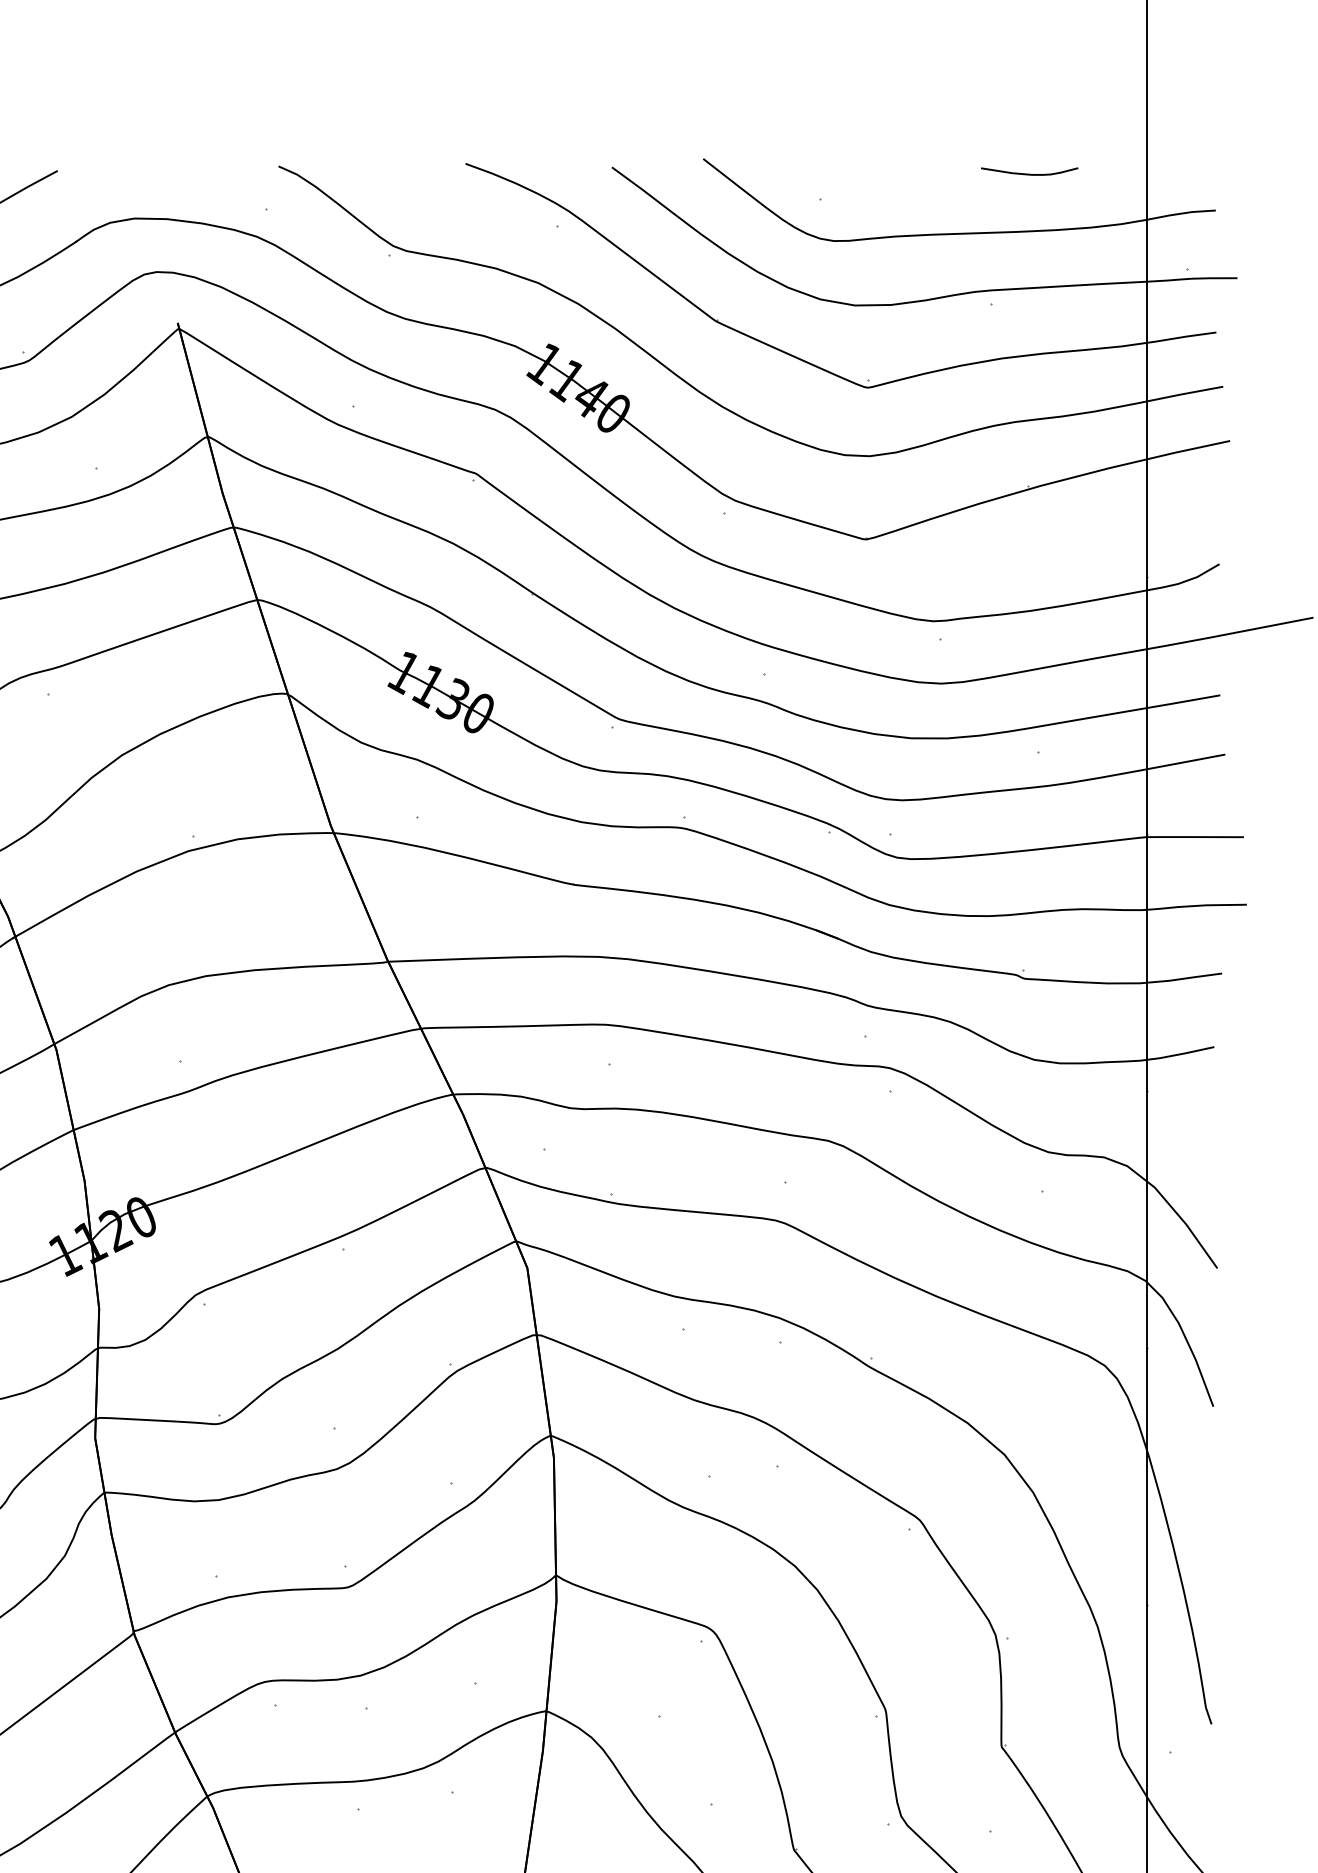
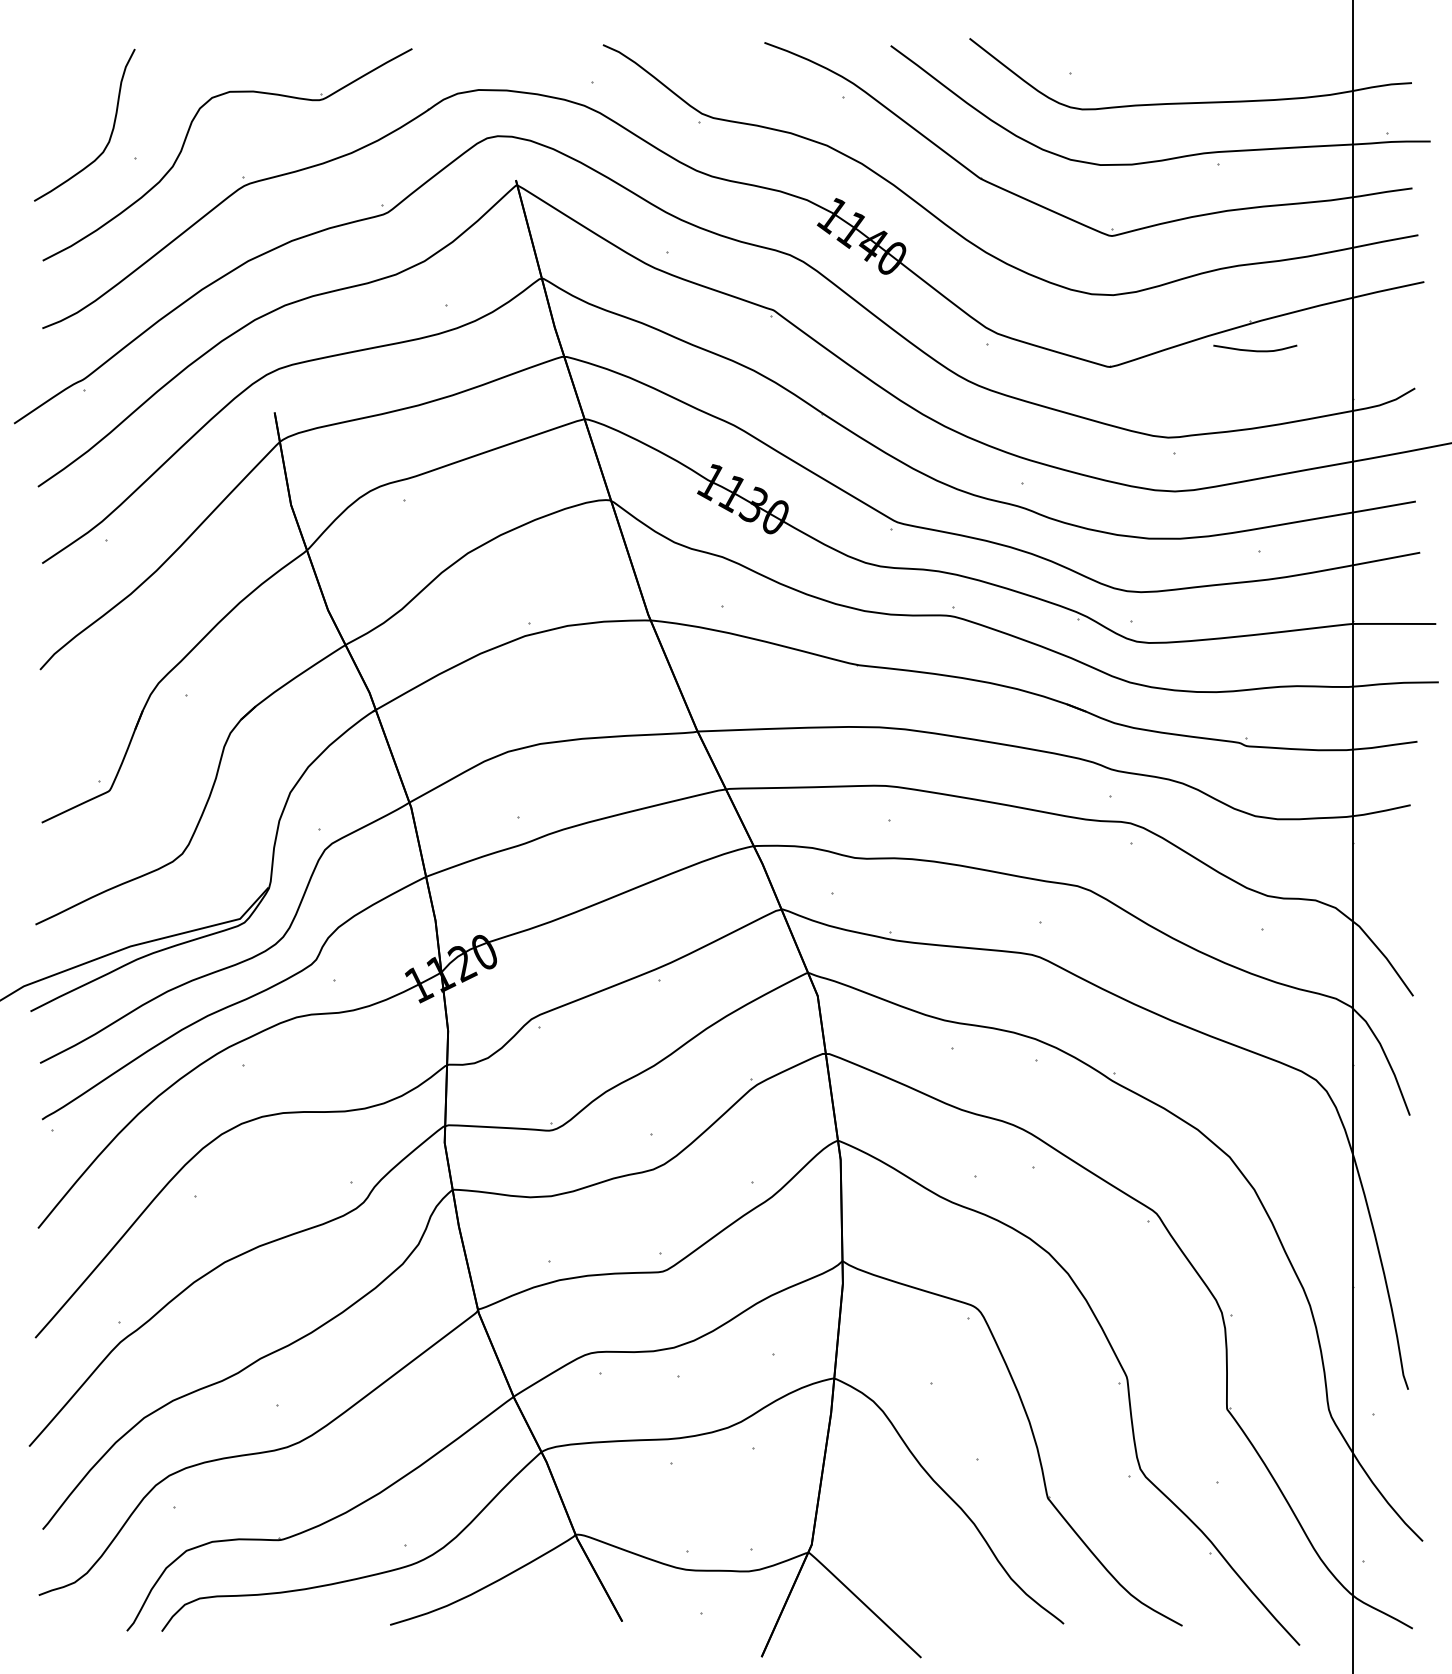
curve: (1029, 173) -> (1255, 350), moved

